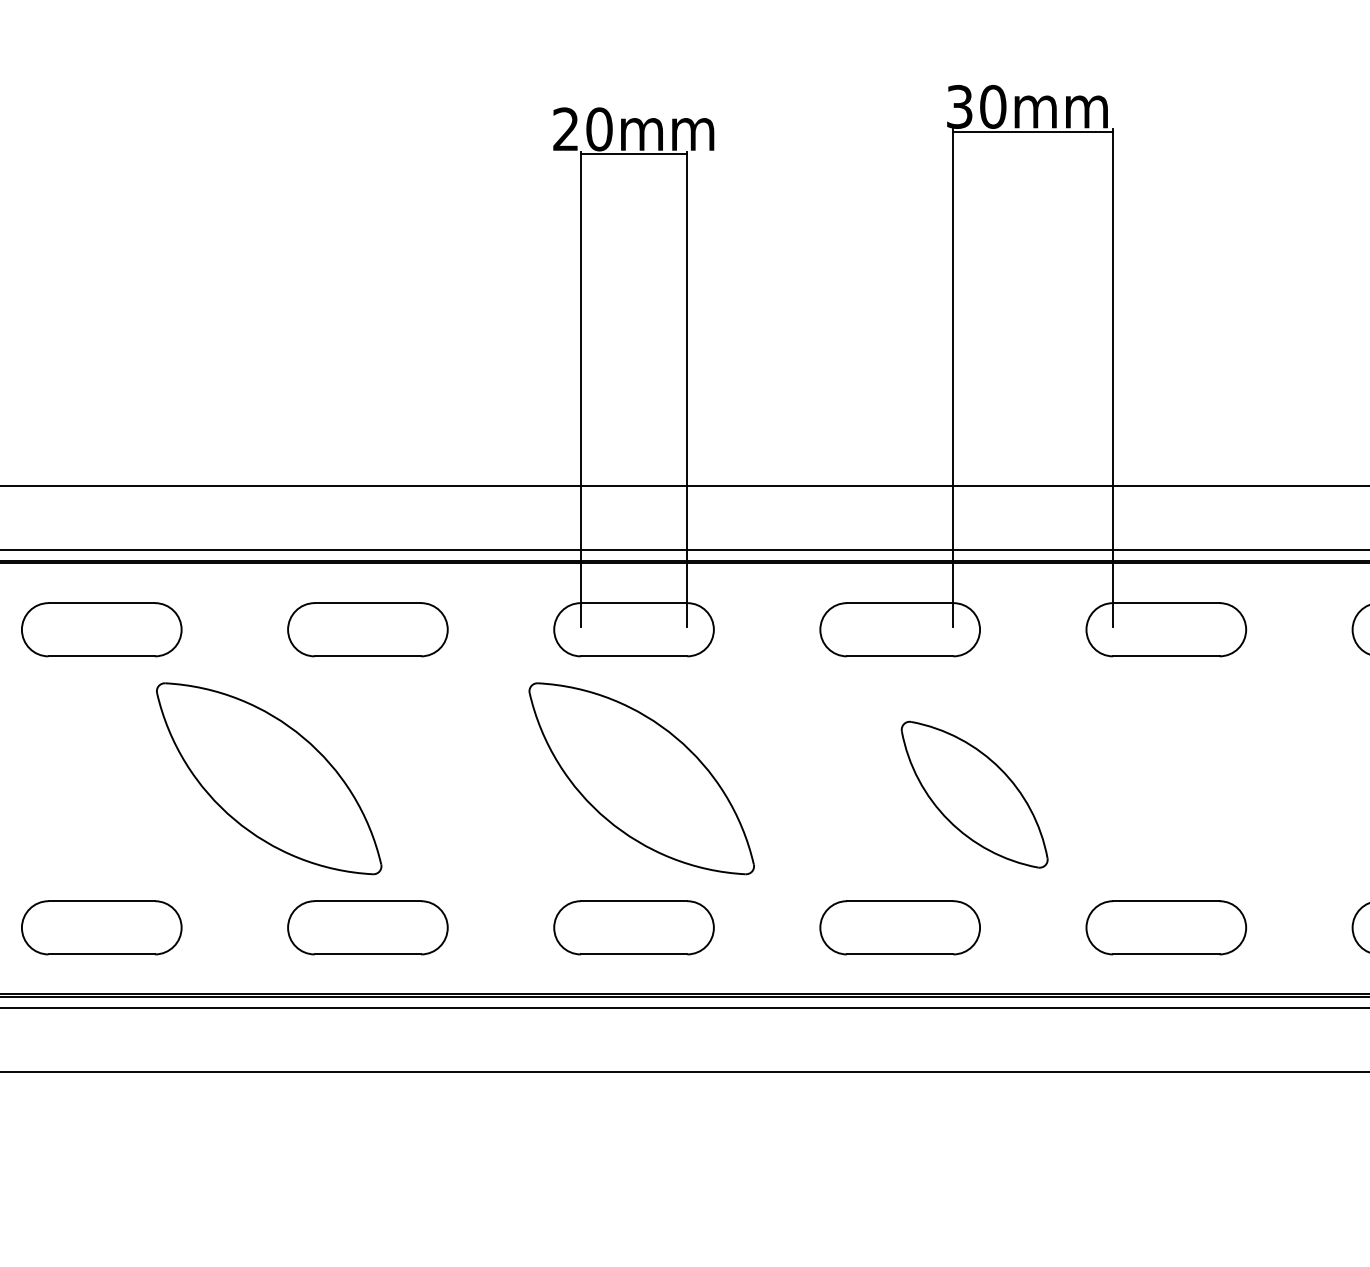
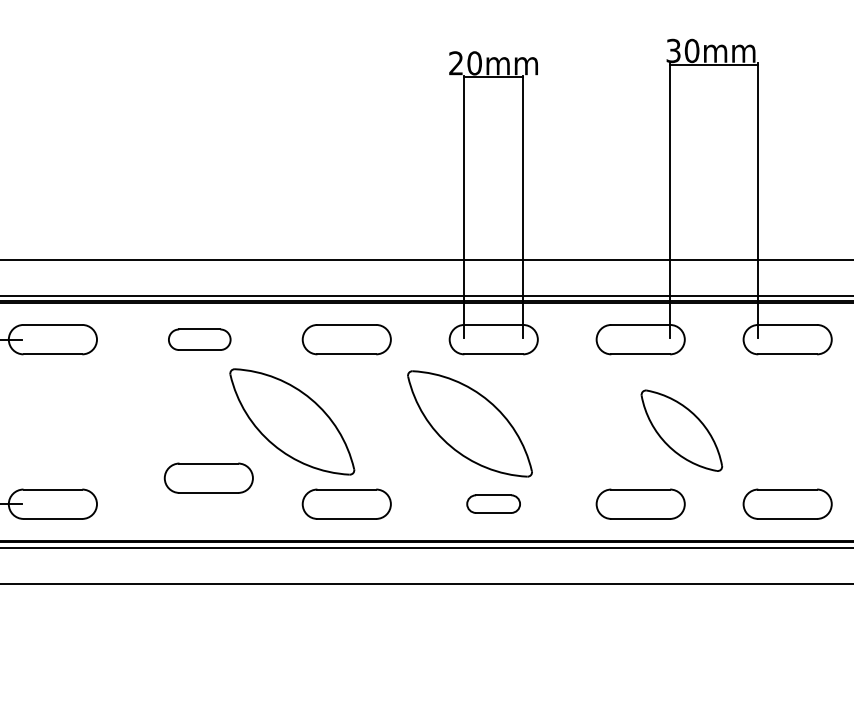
part: (101, 629) -> (199, 339), size x0.7
part: (640, 777) -> (469, 423), moved
part: (101, 926) -> (208, 477), moved
part: (633, 926) -> (493, 503), size x0.6

